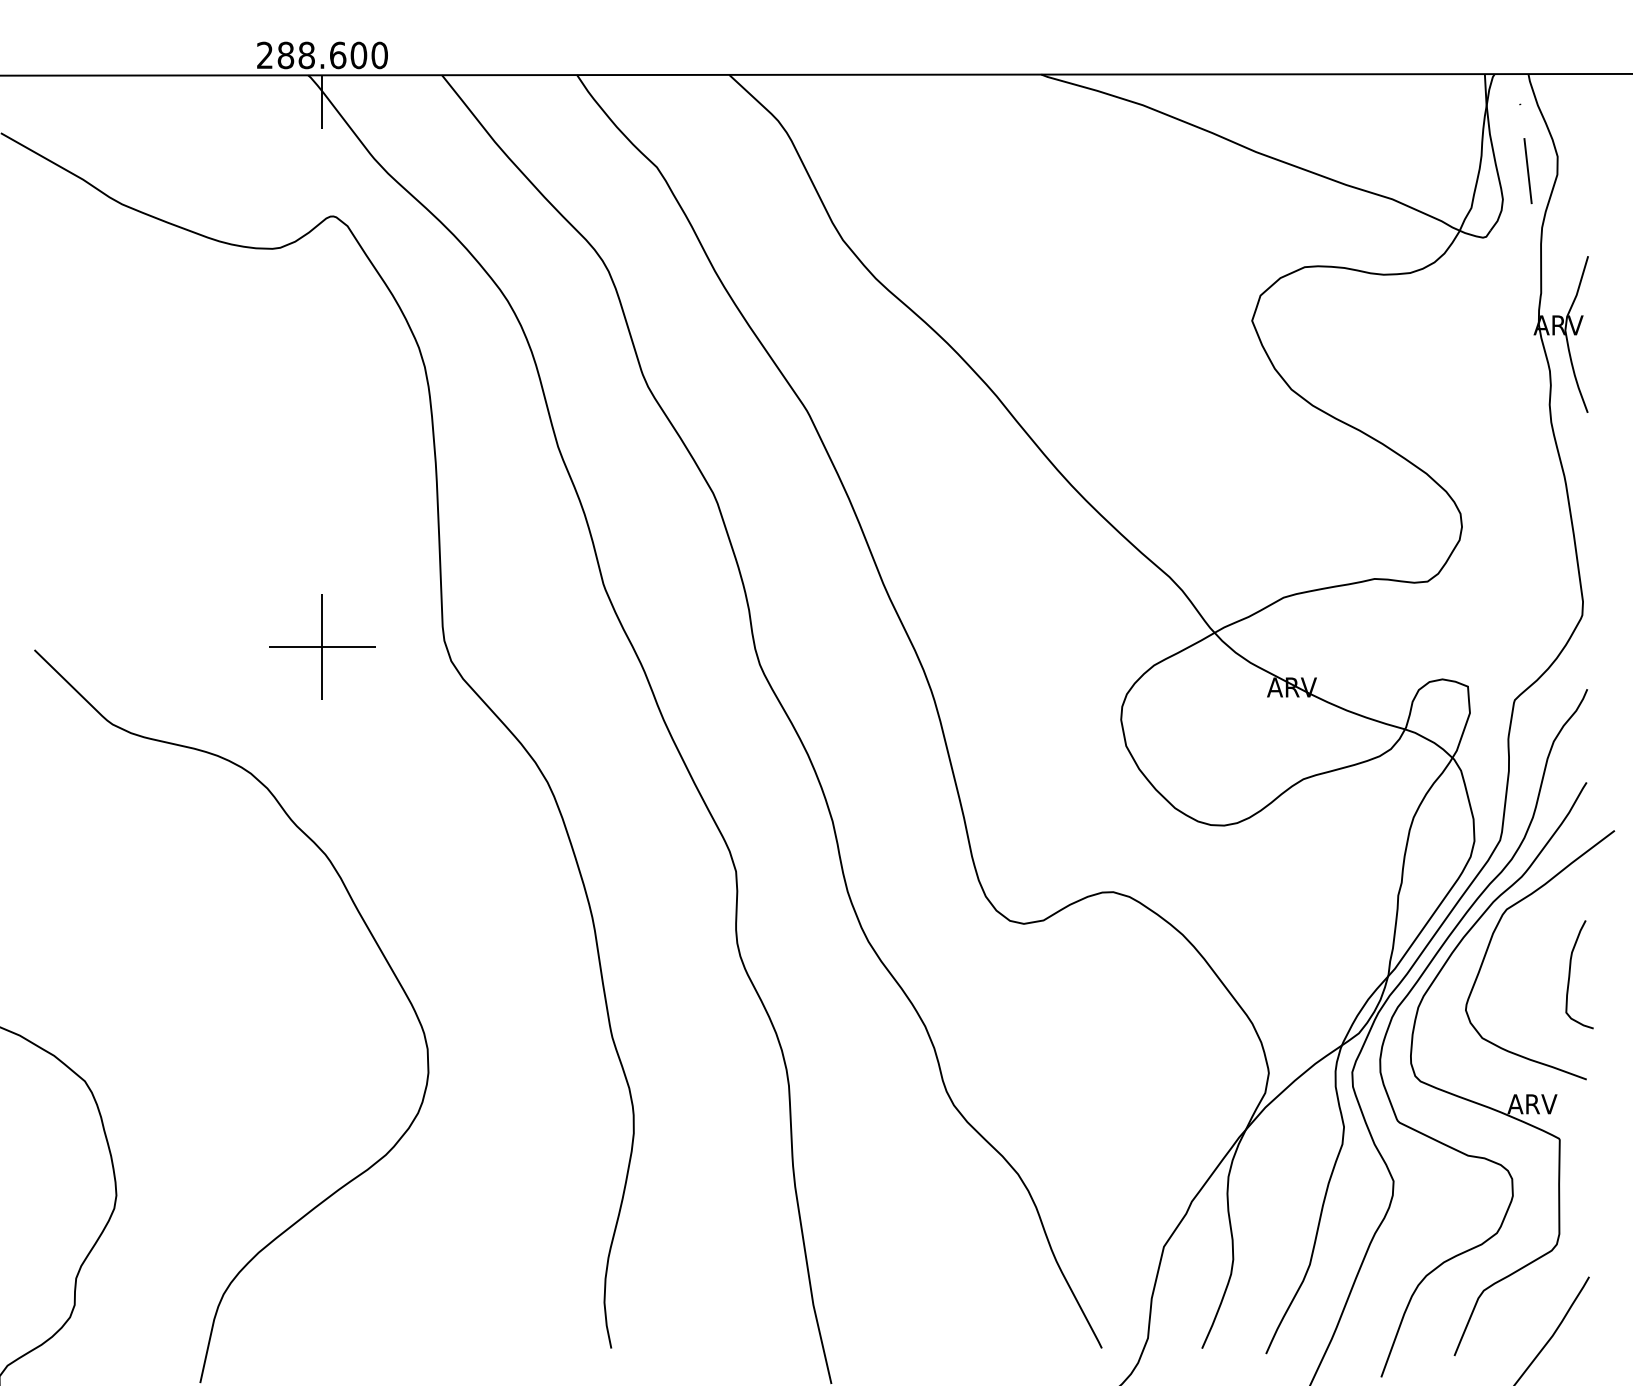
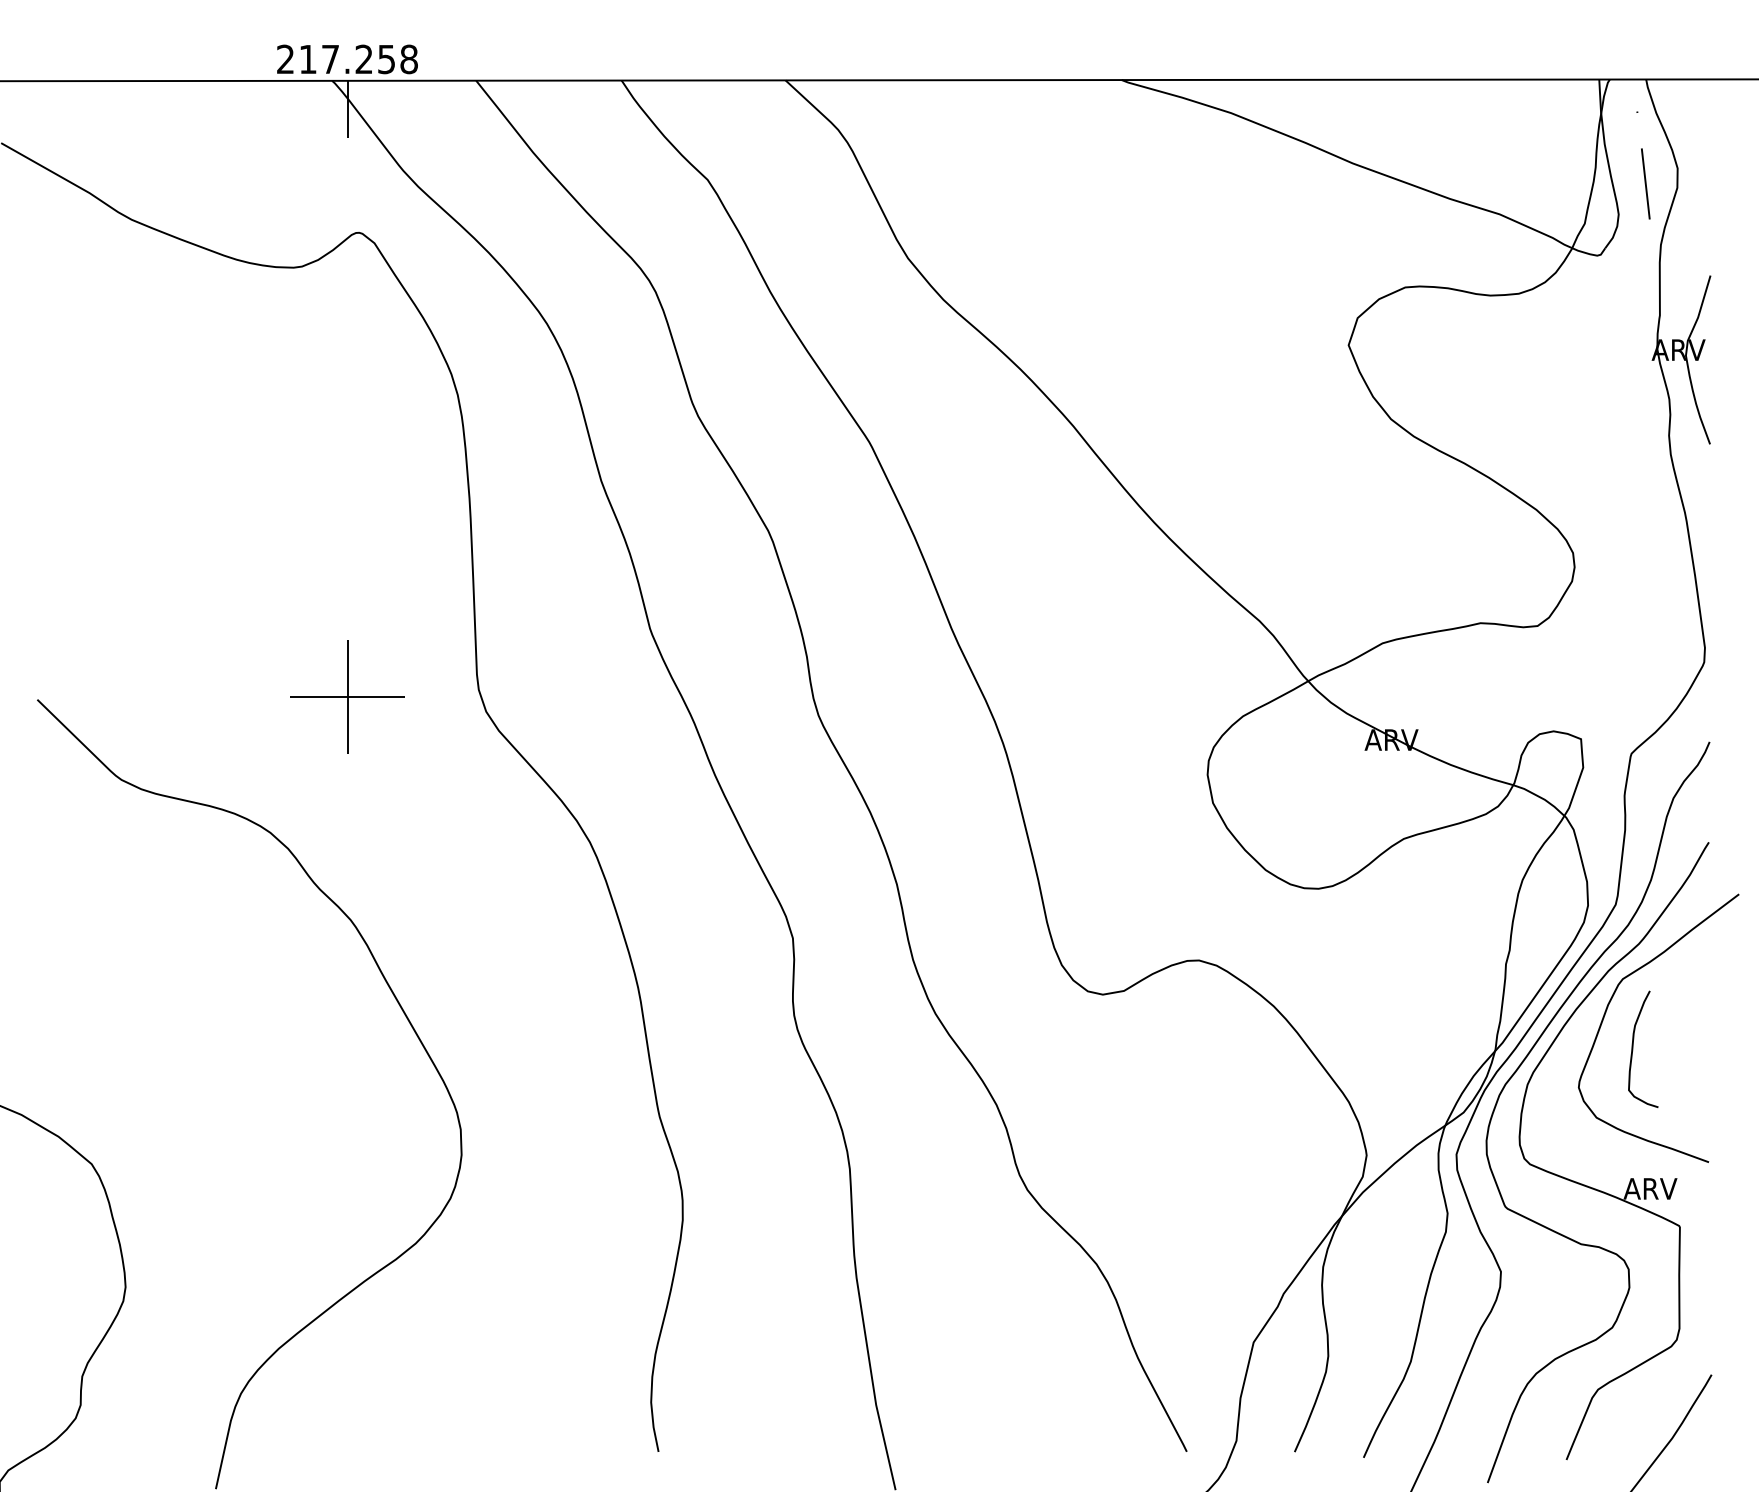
text: (332, 55) -> (358, 59), 288.600 -> 217.258
curve: (1570, 973) -> (1633, 1048), moved

